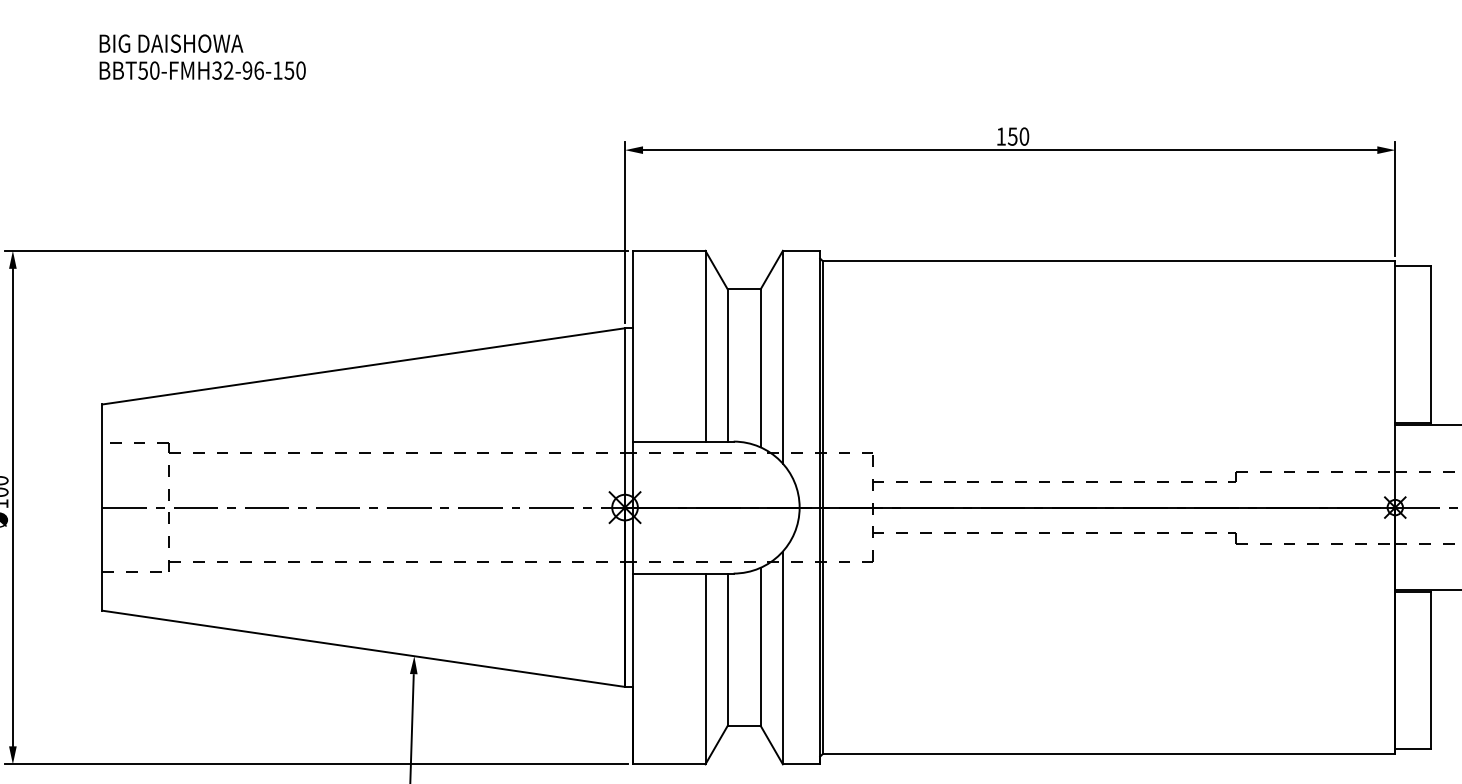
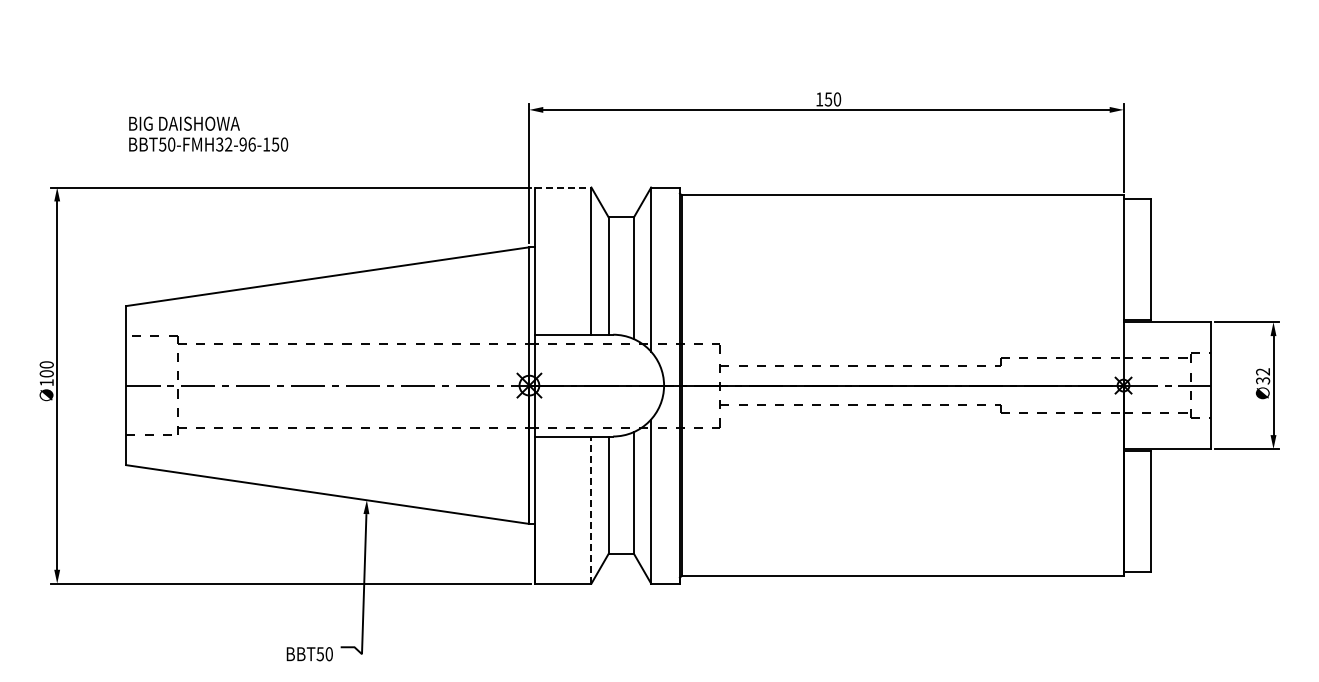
text: (202, 56) -> (208, 133), moved
line: (669, 250) -> (563, 187), solid -> dashed
line: (705, 669) -> (591, 510), solid -> dashed

